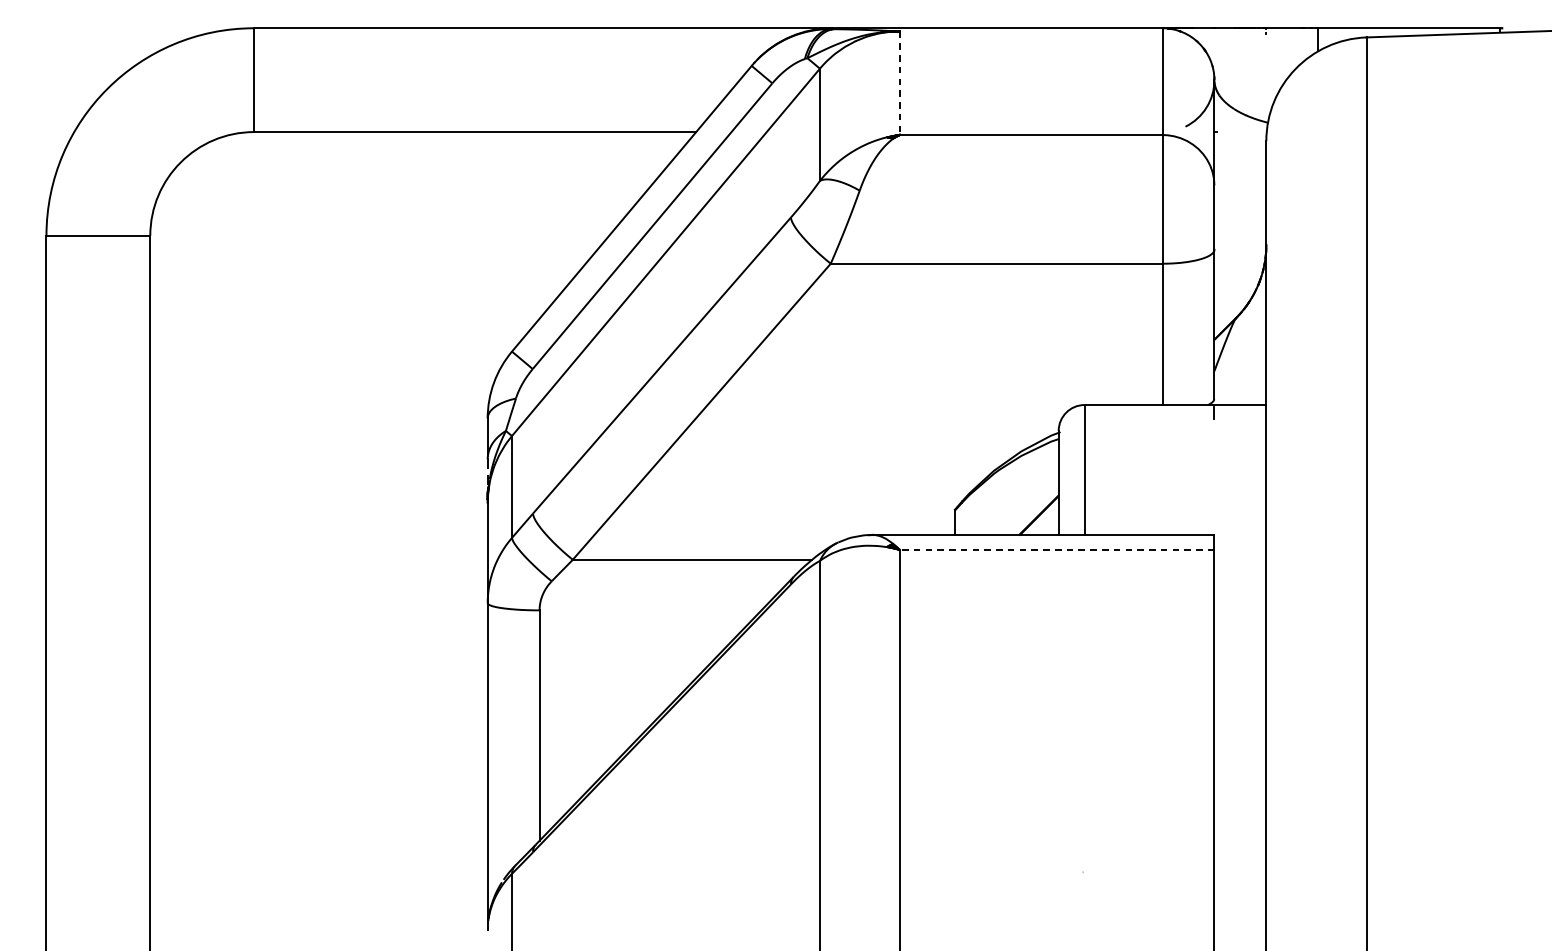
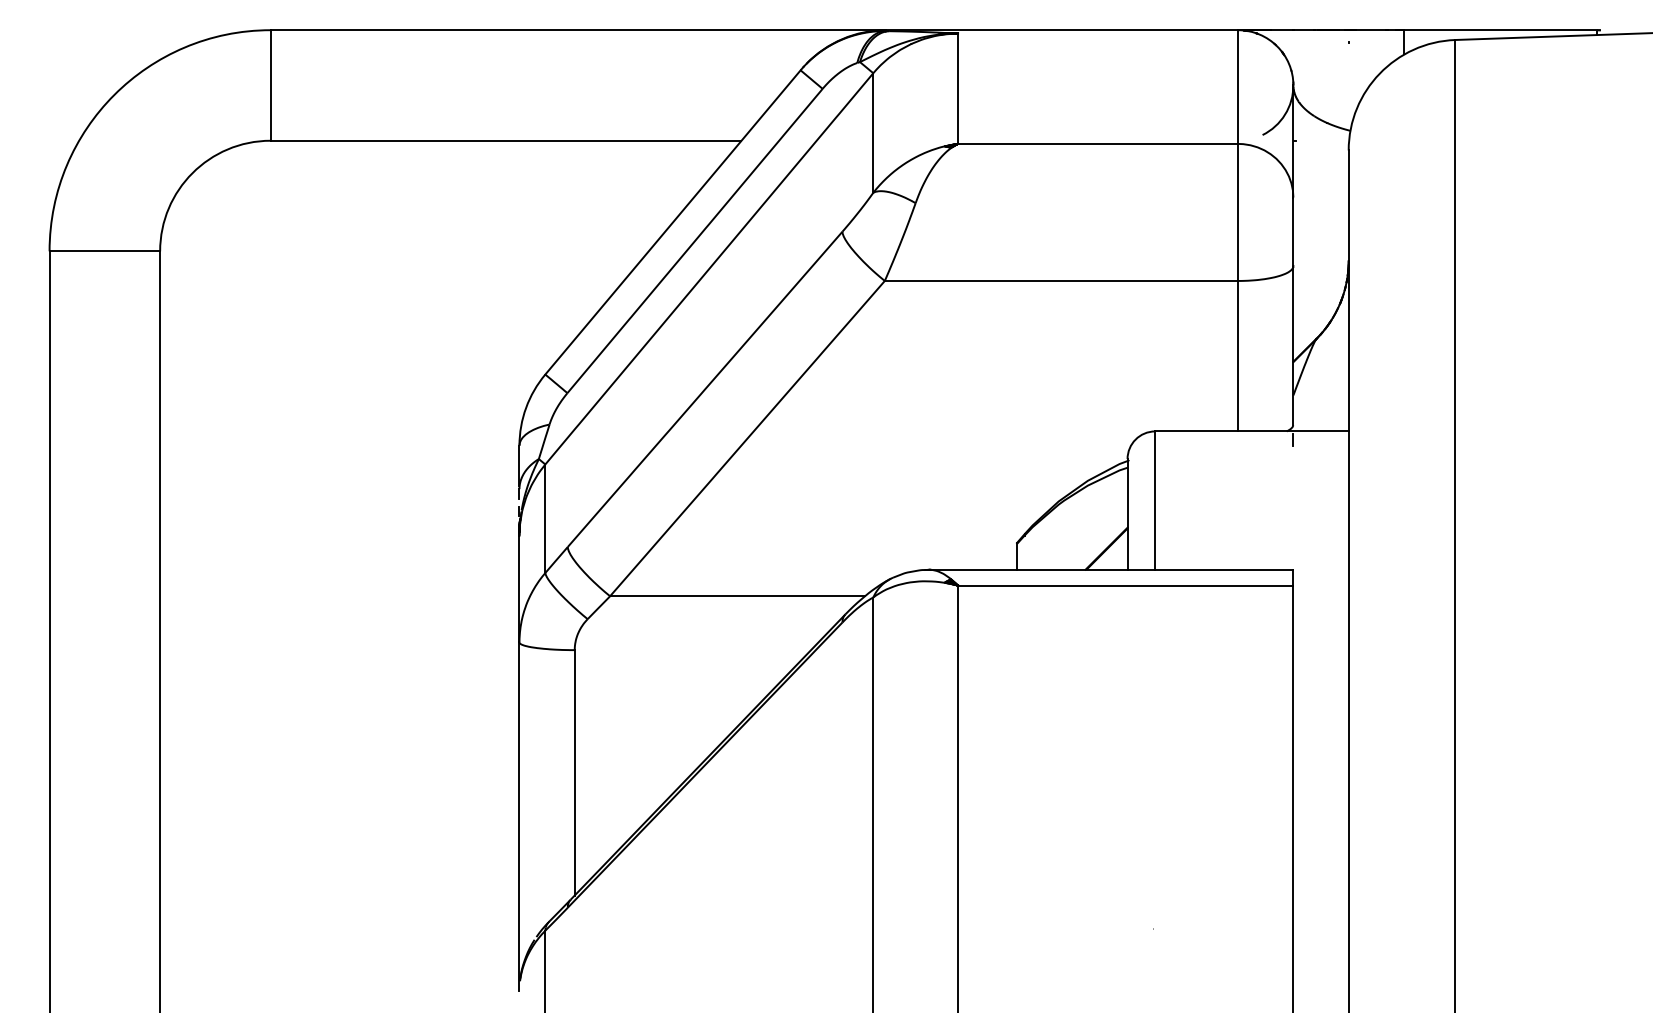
line: (899, 83) -> (958, 89), dashed -> solid
line: (1056, 549) -> (1125, 585), dashed -> solid

